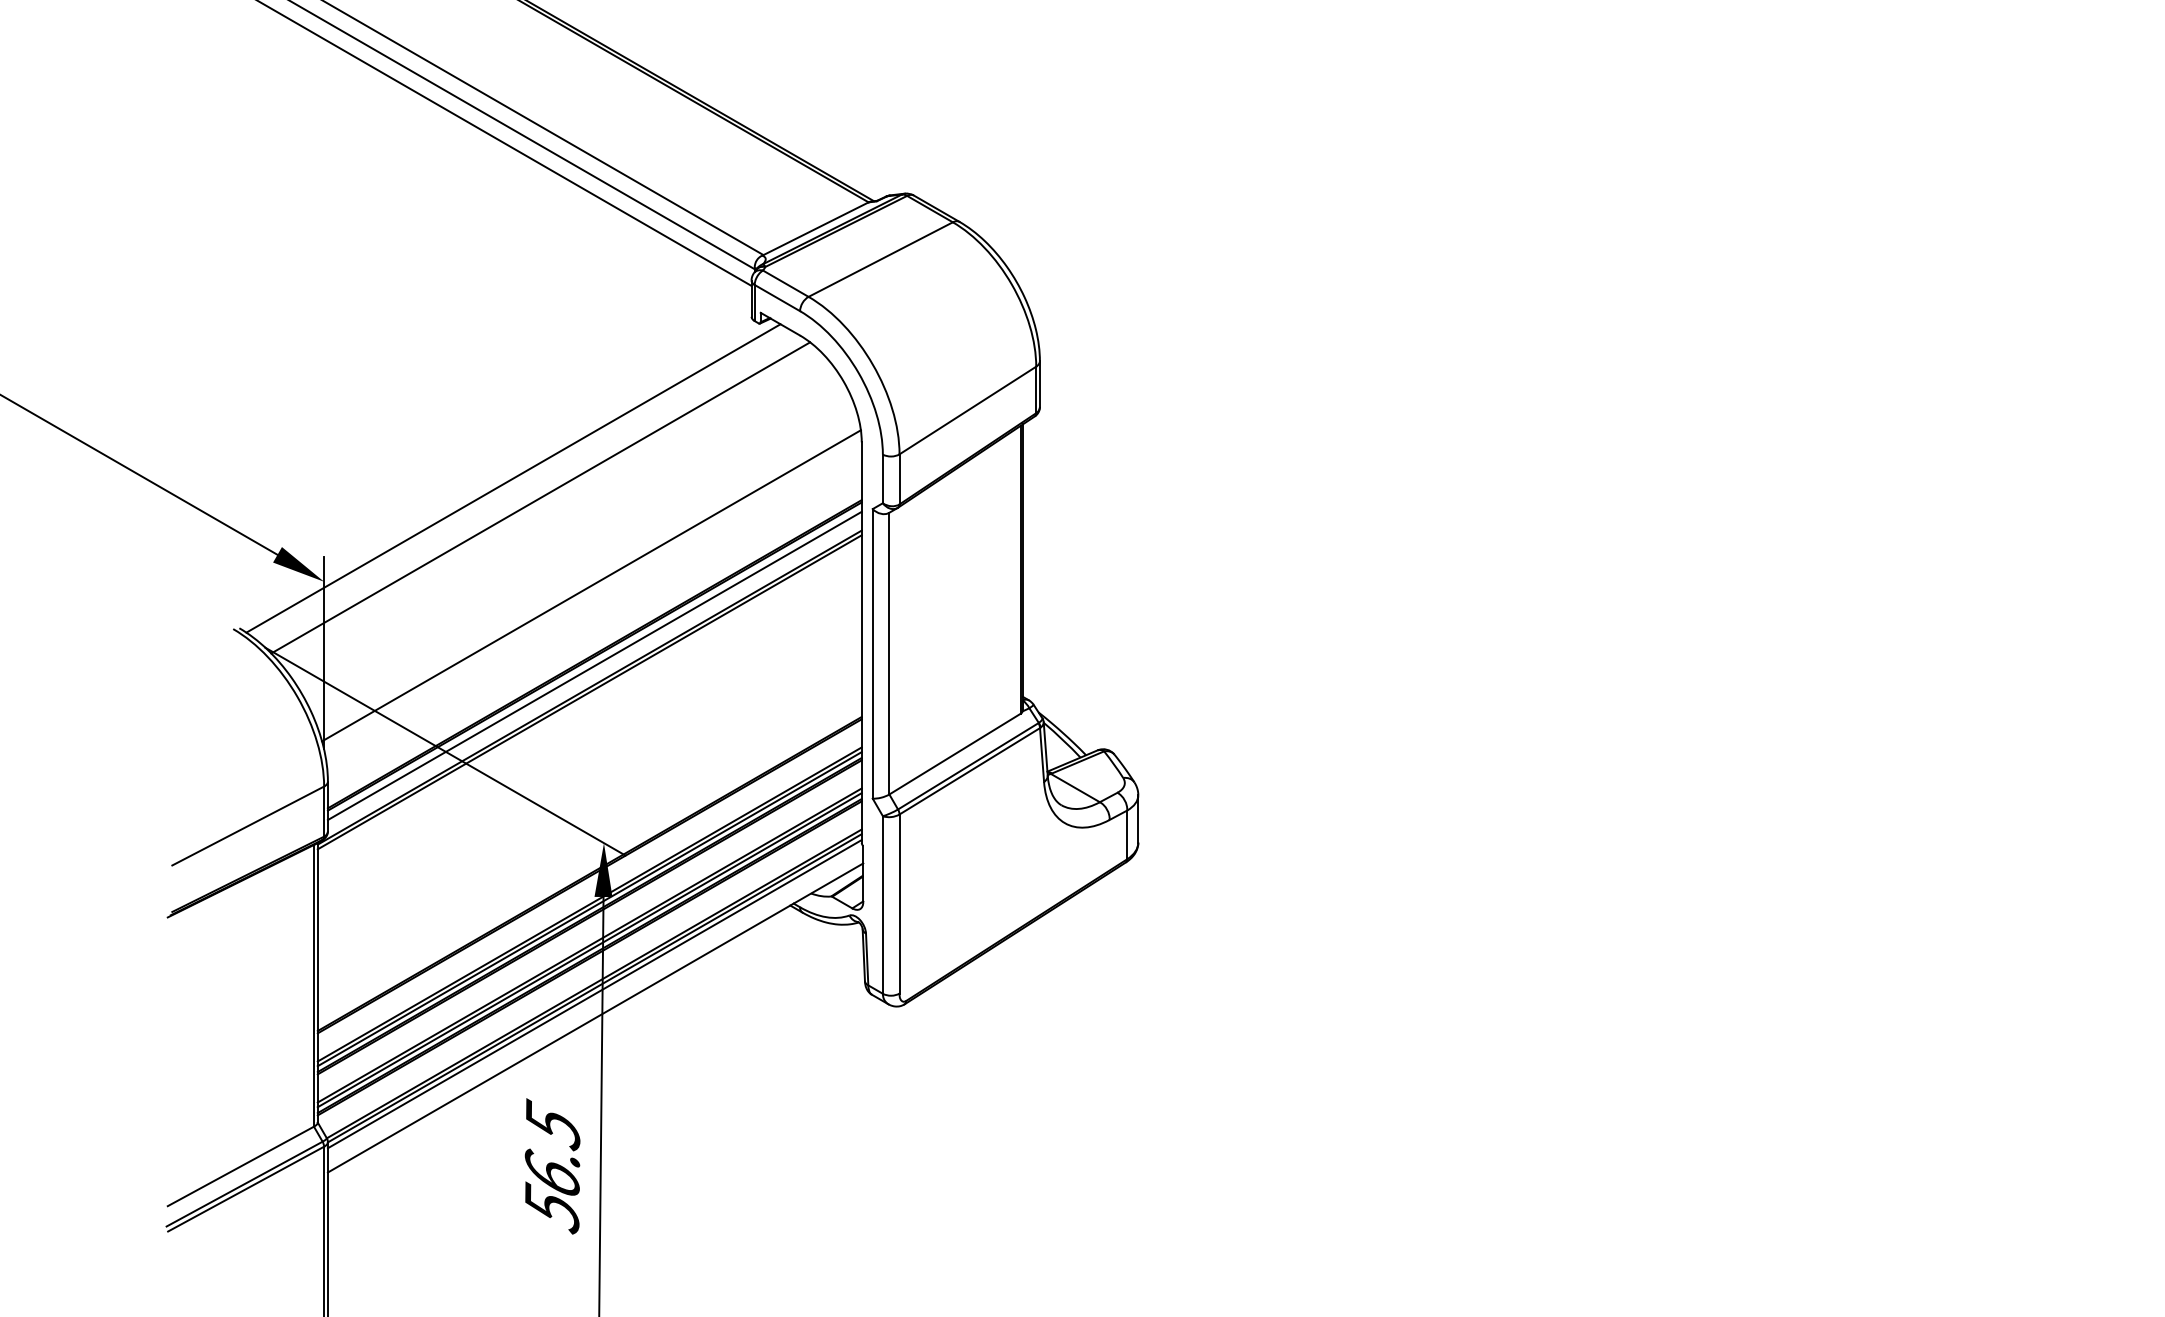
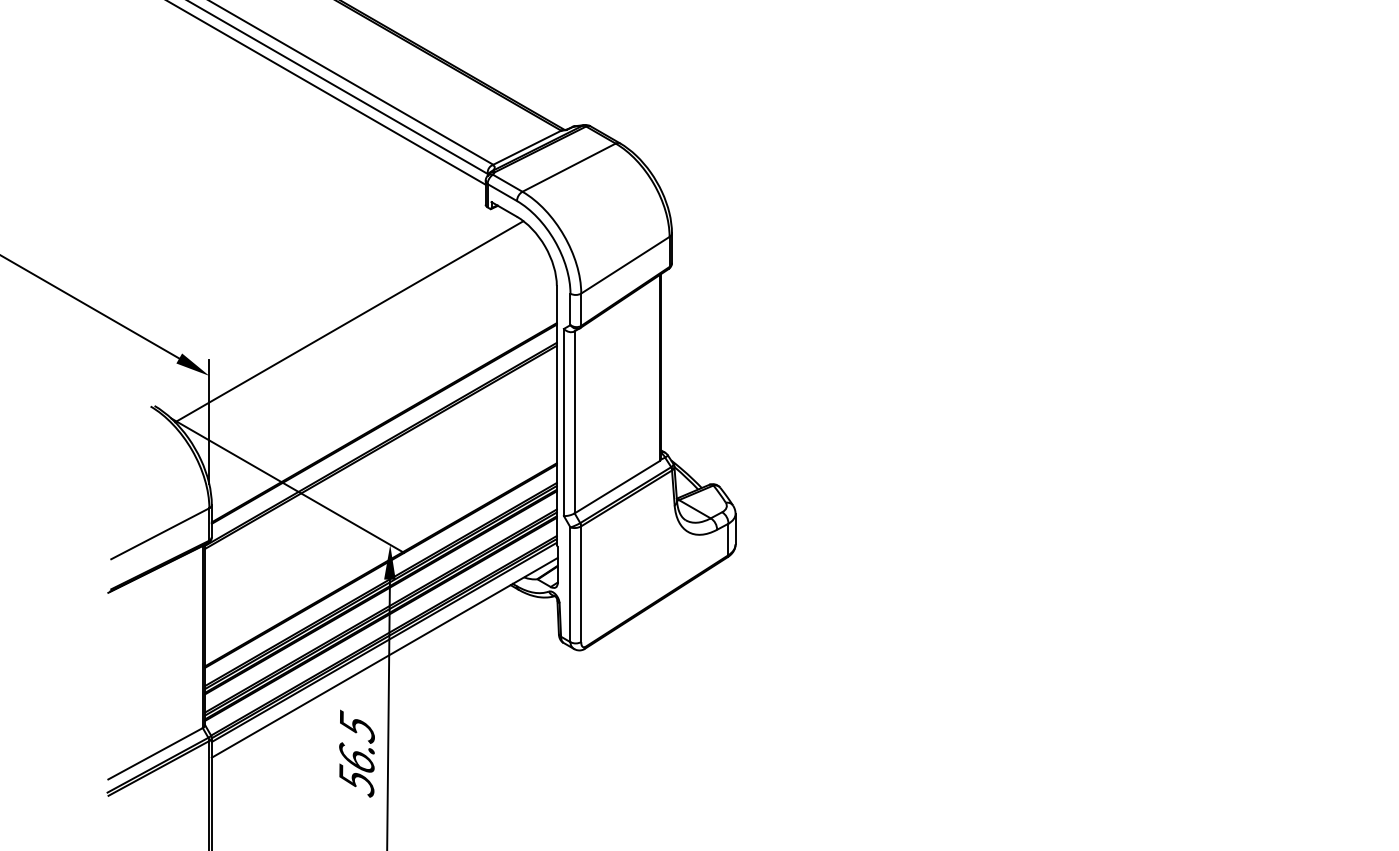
line: (513, 477) -> (331, 308), removed
line: (592, 585) -> (382, 378), removed
line: (593, 664) -> (383, 429), removed

